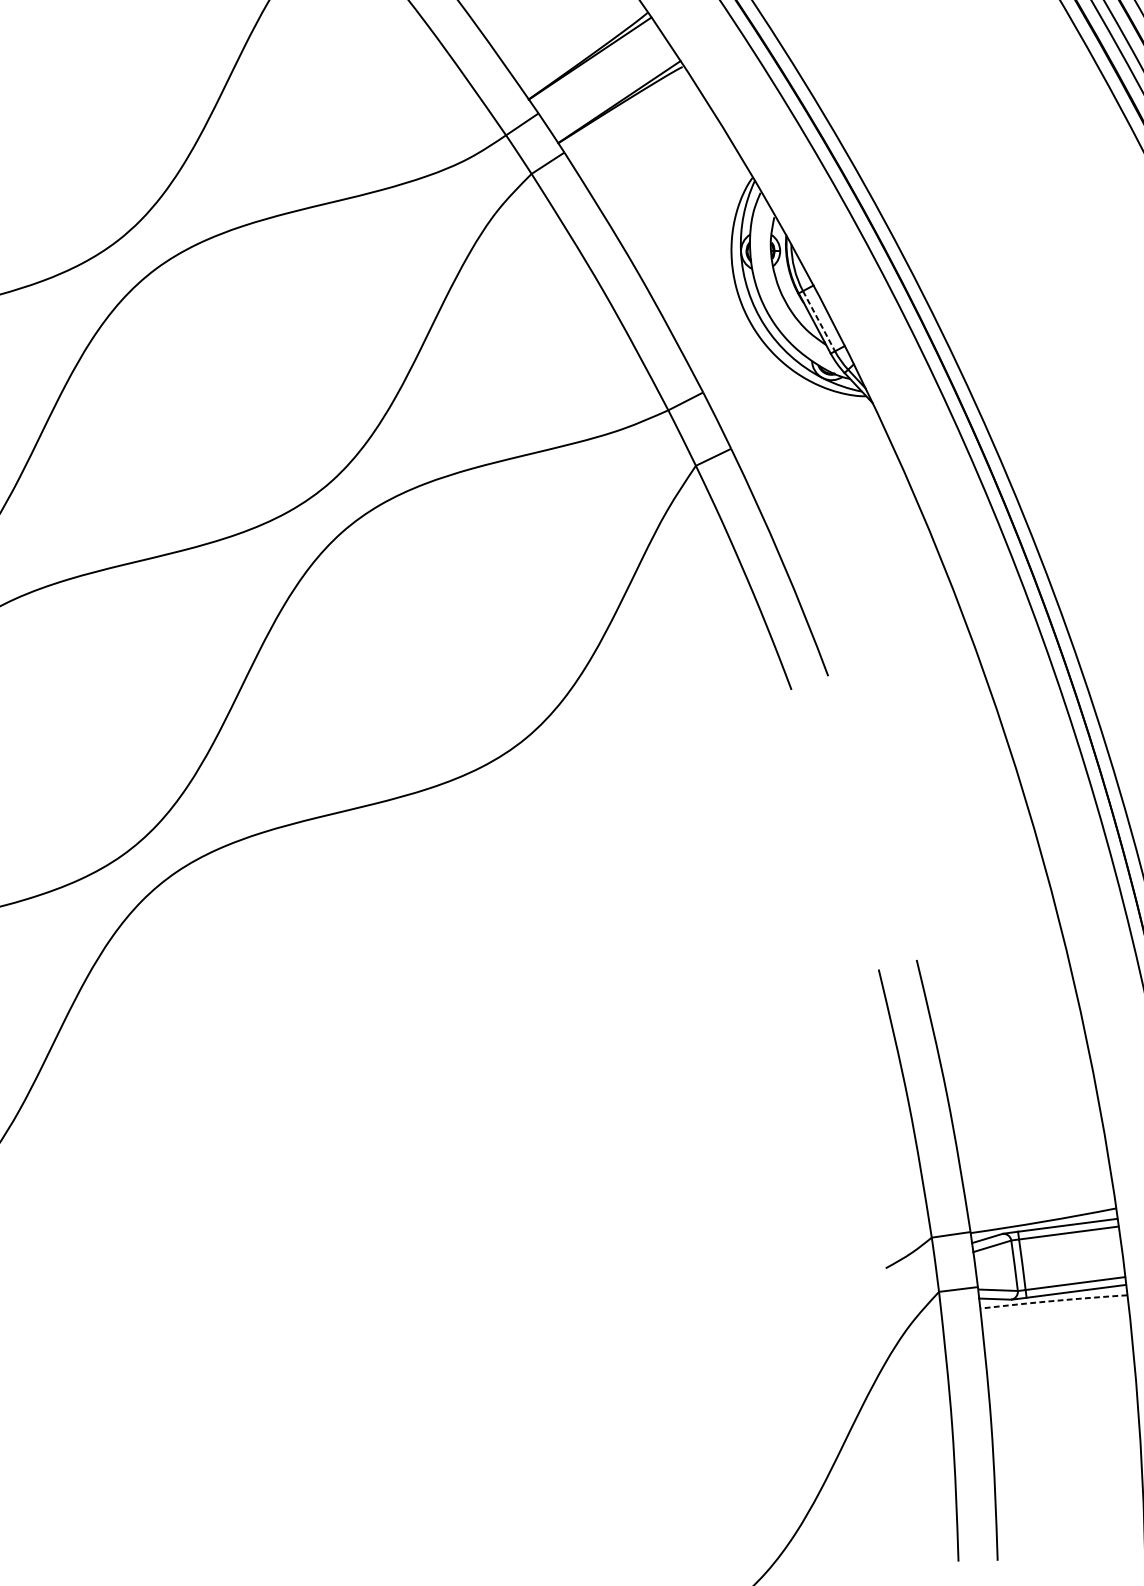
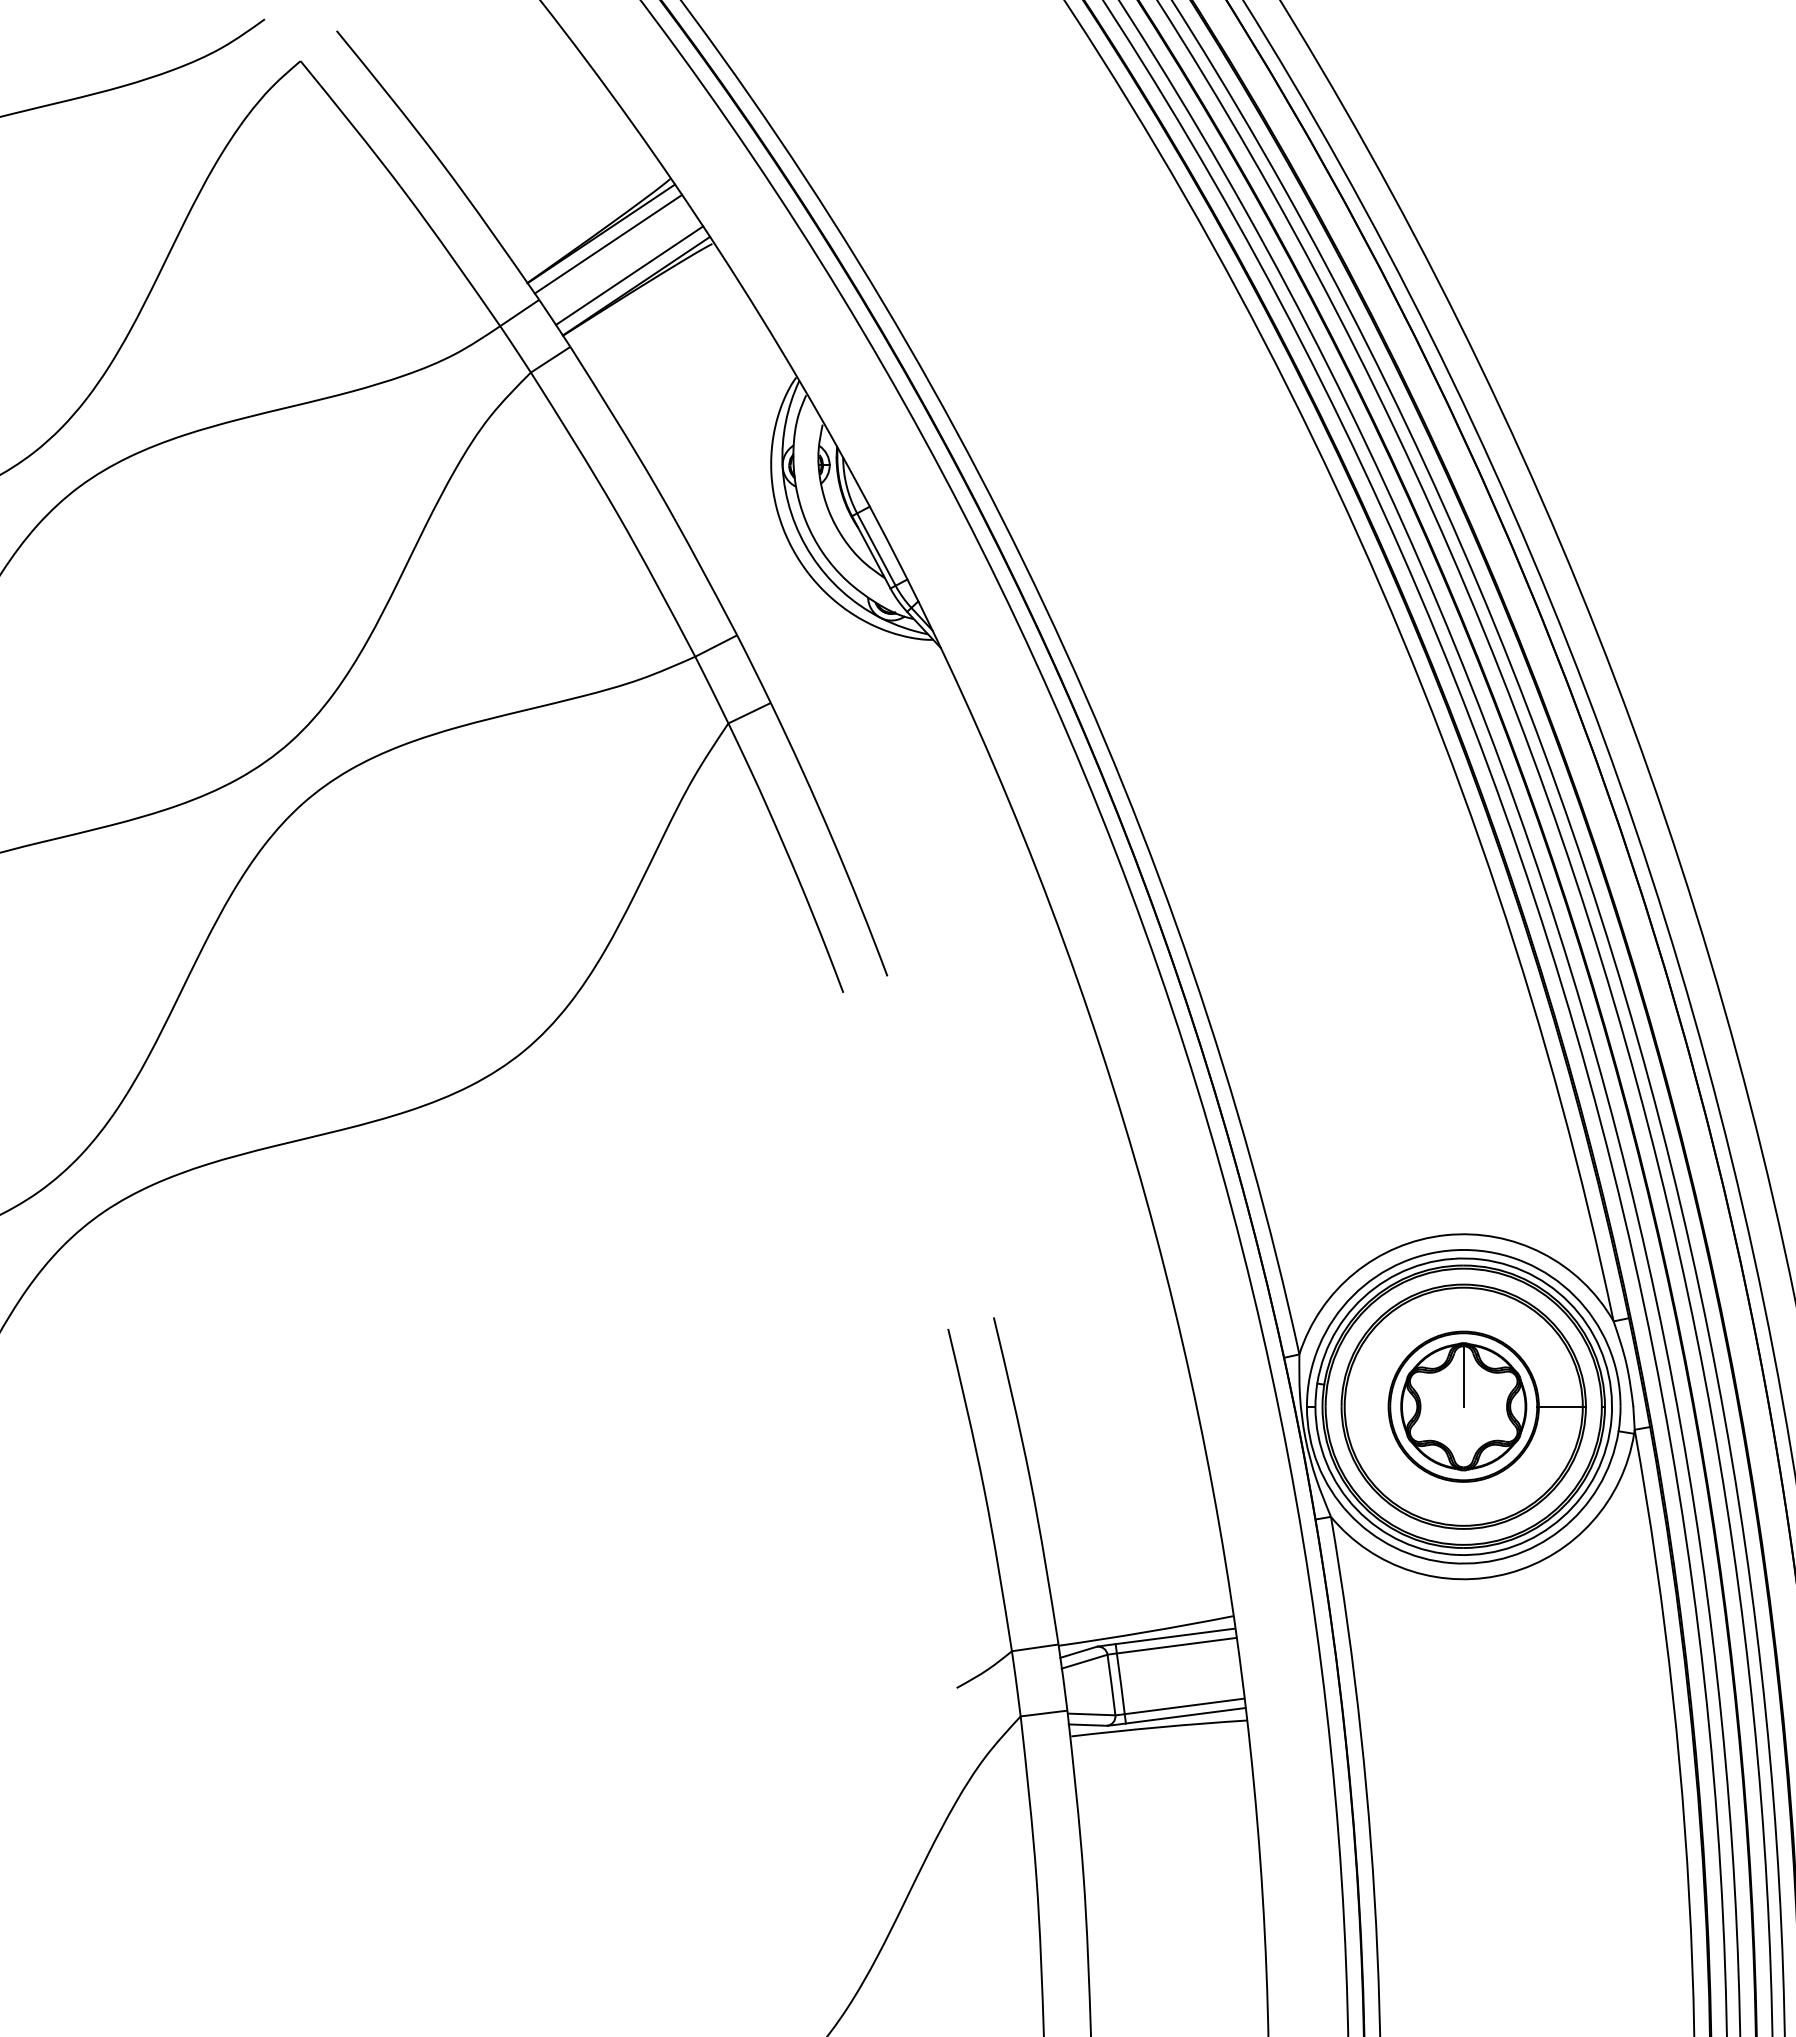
line: (596, 66) -> (608, 243), added
line: (613, 93) -> (629, 275), added
line: (819, 321) -> (876, 549), dashed -> solid
arc: (1054, 1301) -> (1159, 1727), dashed -> solid

